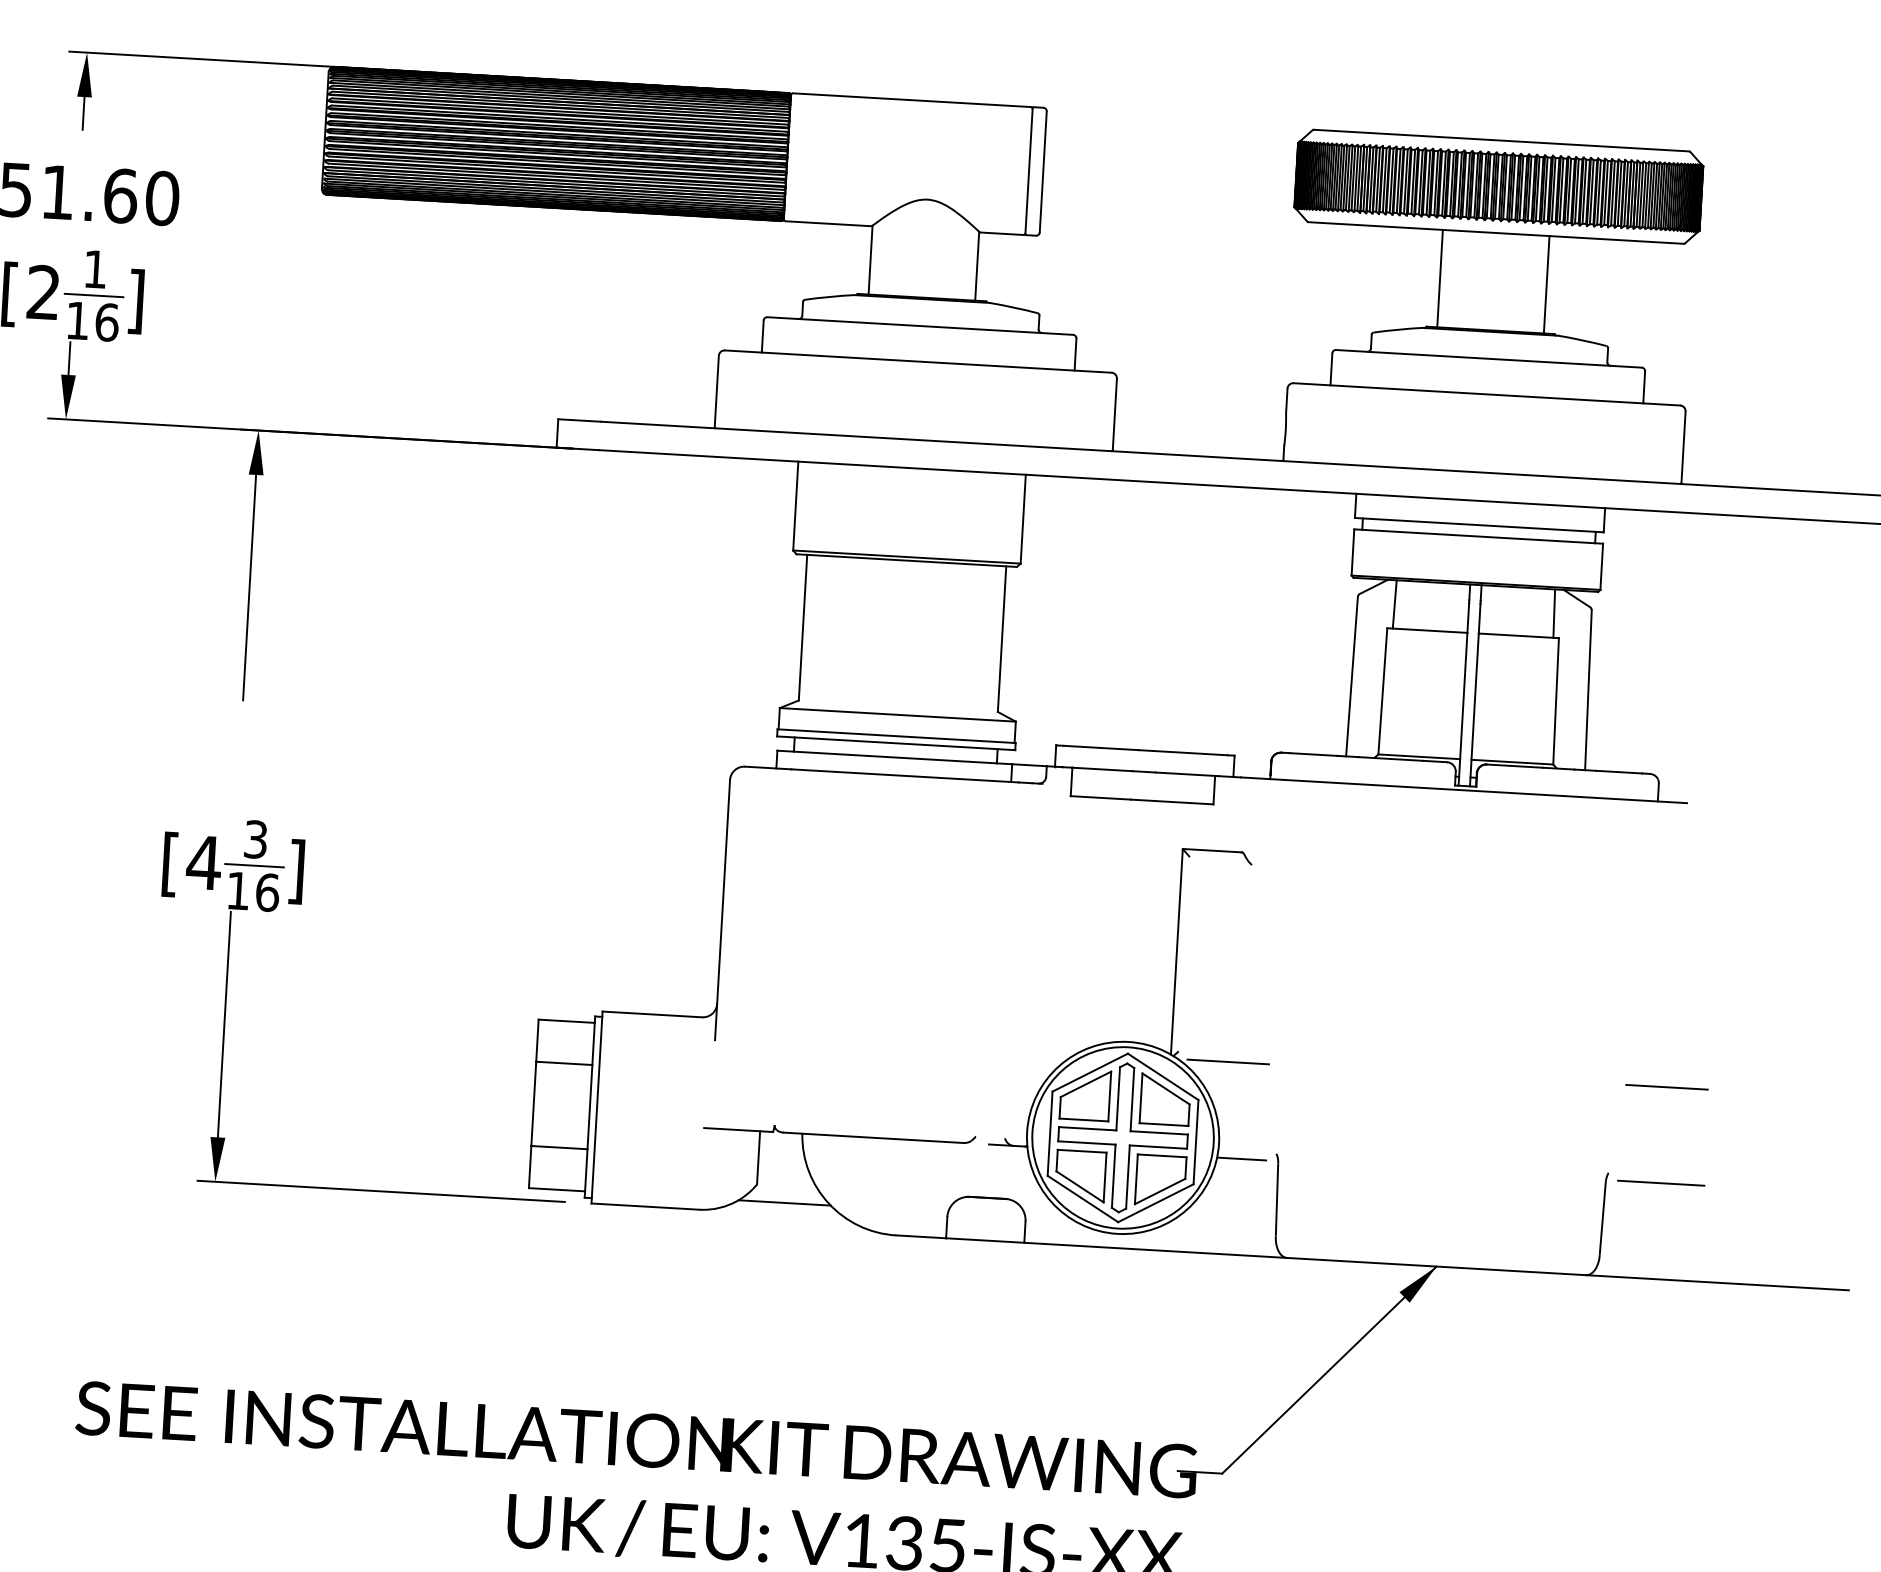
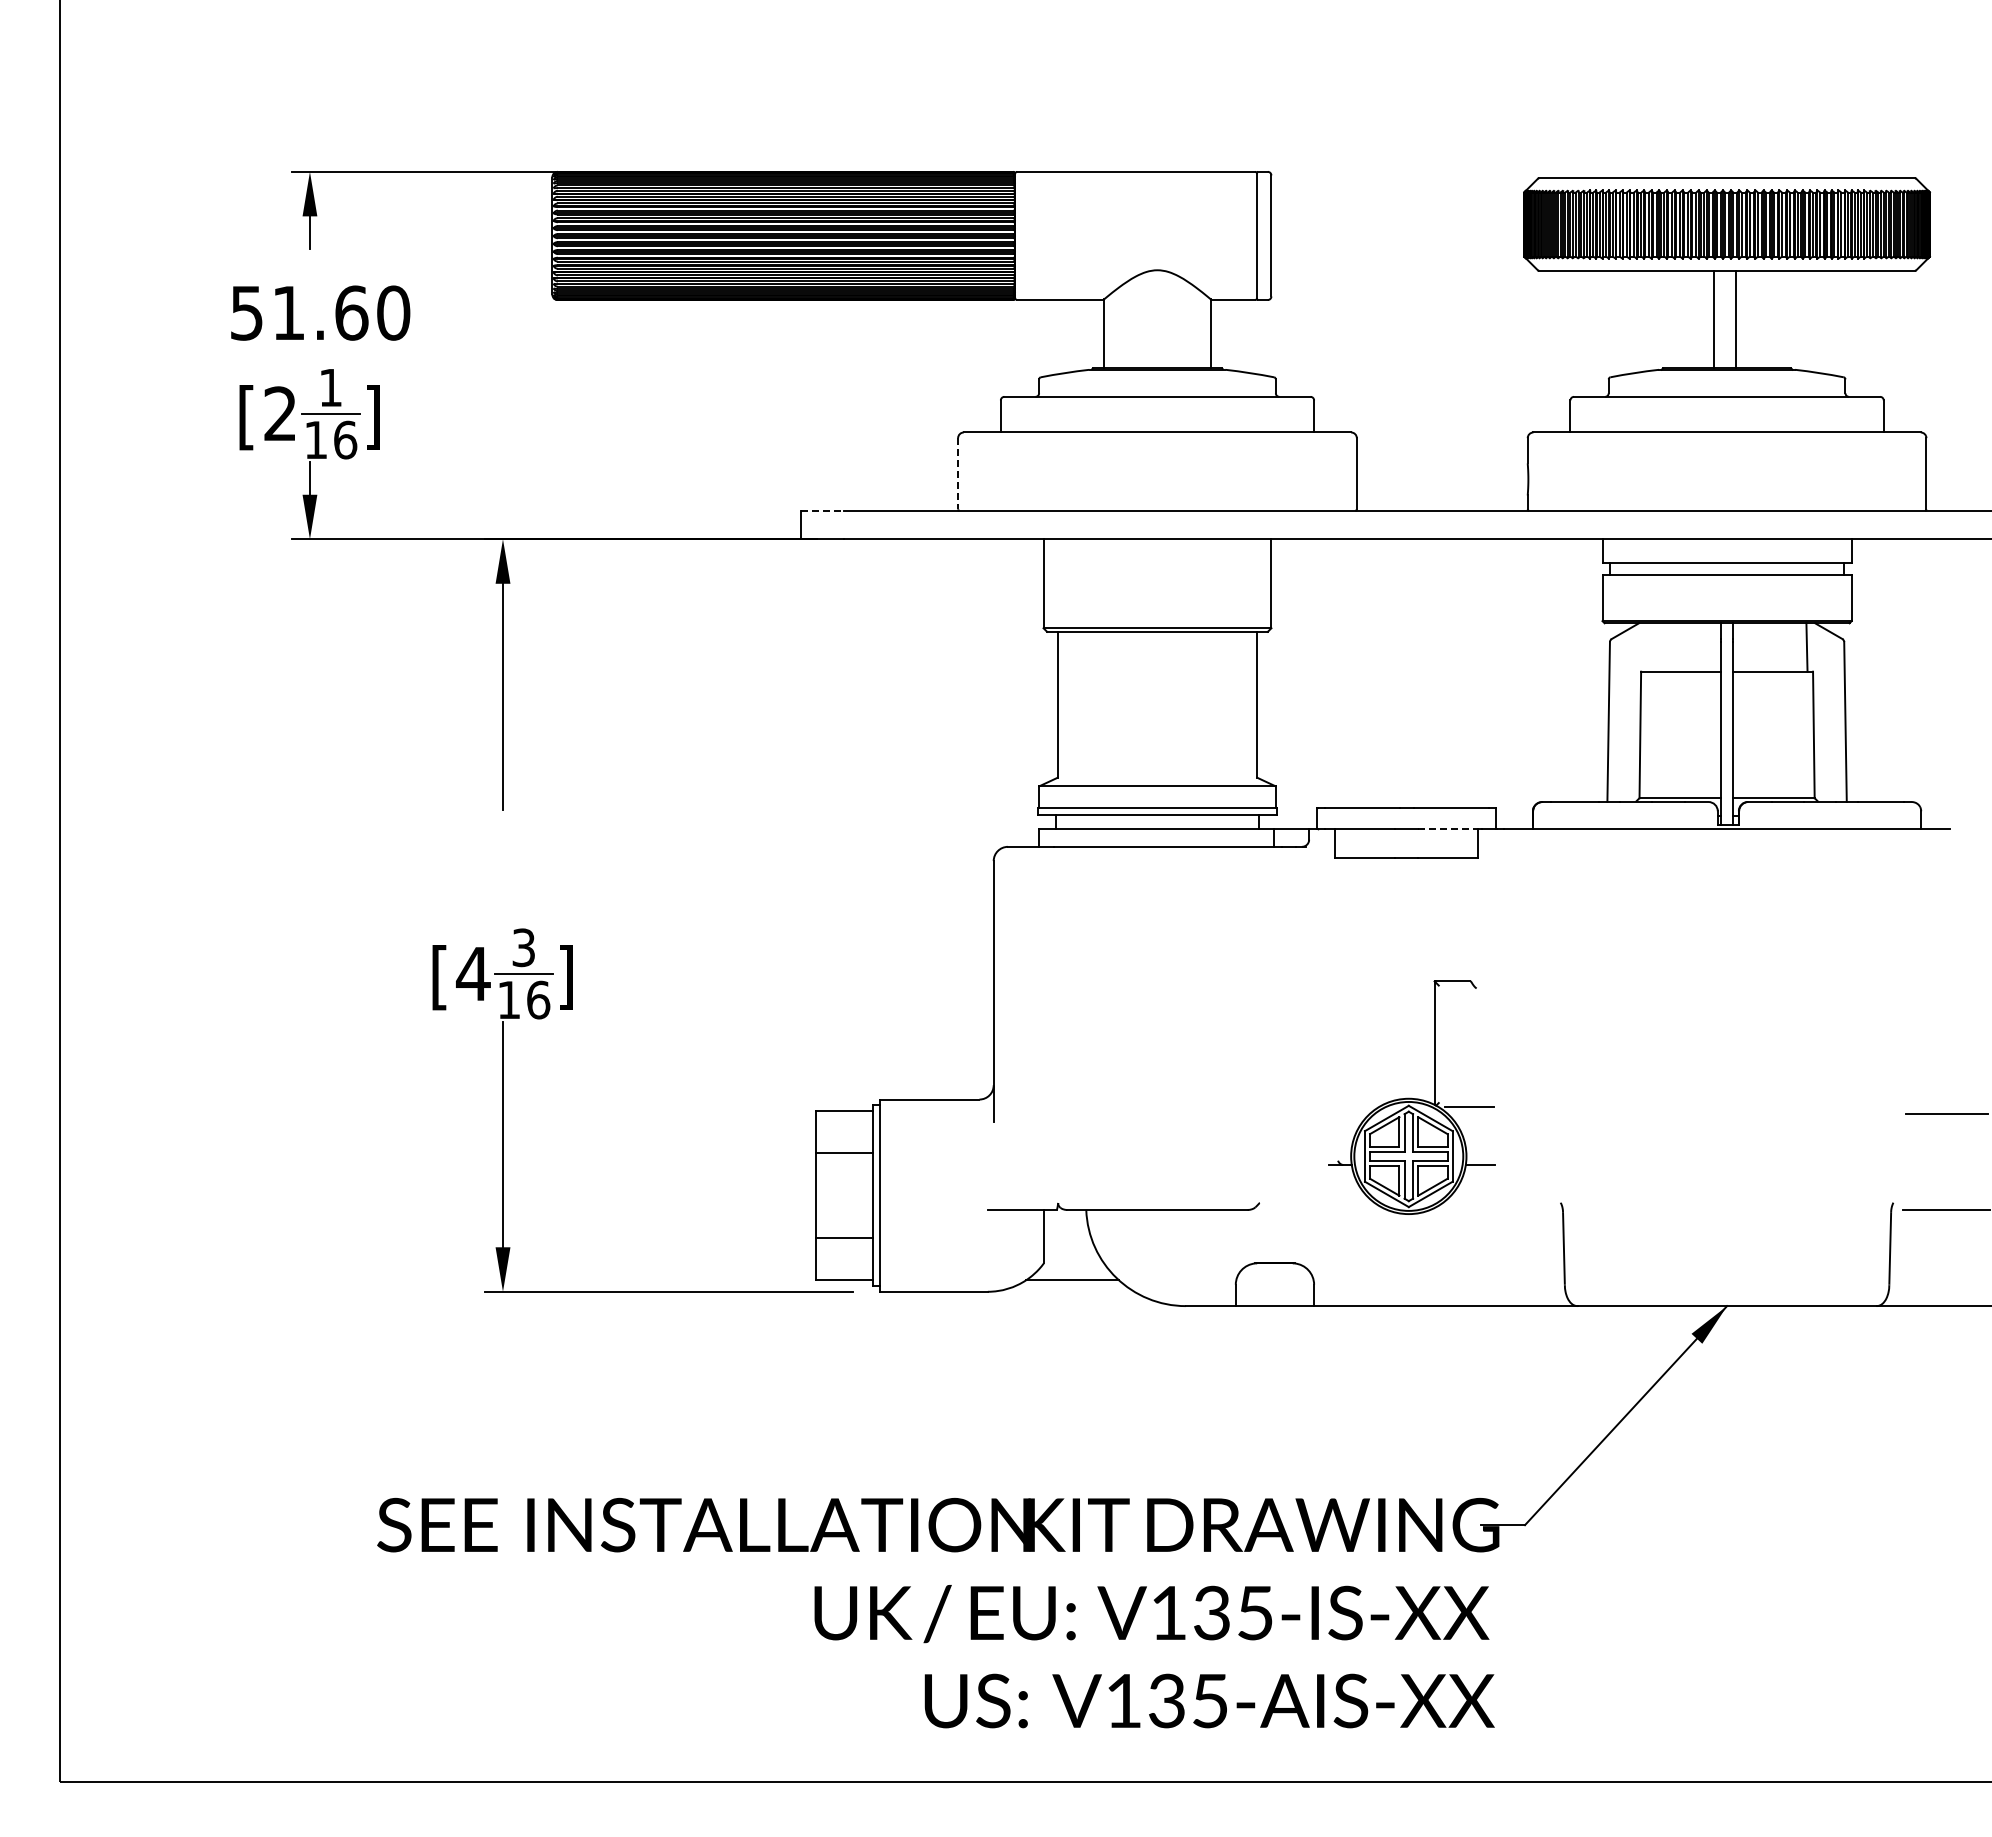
line: (1439, 278) -> (1735, 319), moved
line: (1546, 284) -> (1713, 319), moved
line: (717, 391) -> (958, 473), solid -> dashed
line: (580, 420) -> (823, 510), solid -> dashed
line: (1394, 604) -> (1646, 647), removed
line: (1184, 774) -> (1447, 829), solid -> dashed
part: (1133, 1040) -> (1411, 1097), size x0.6

